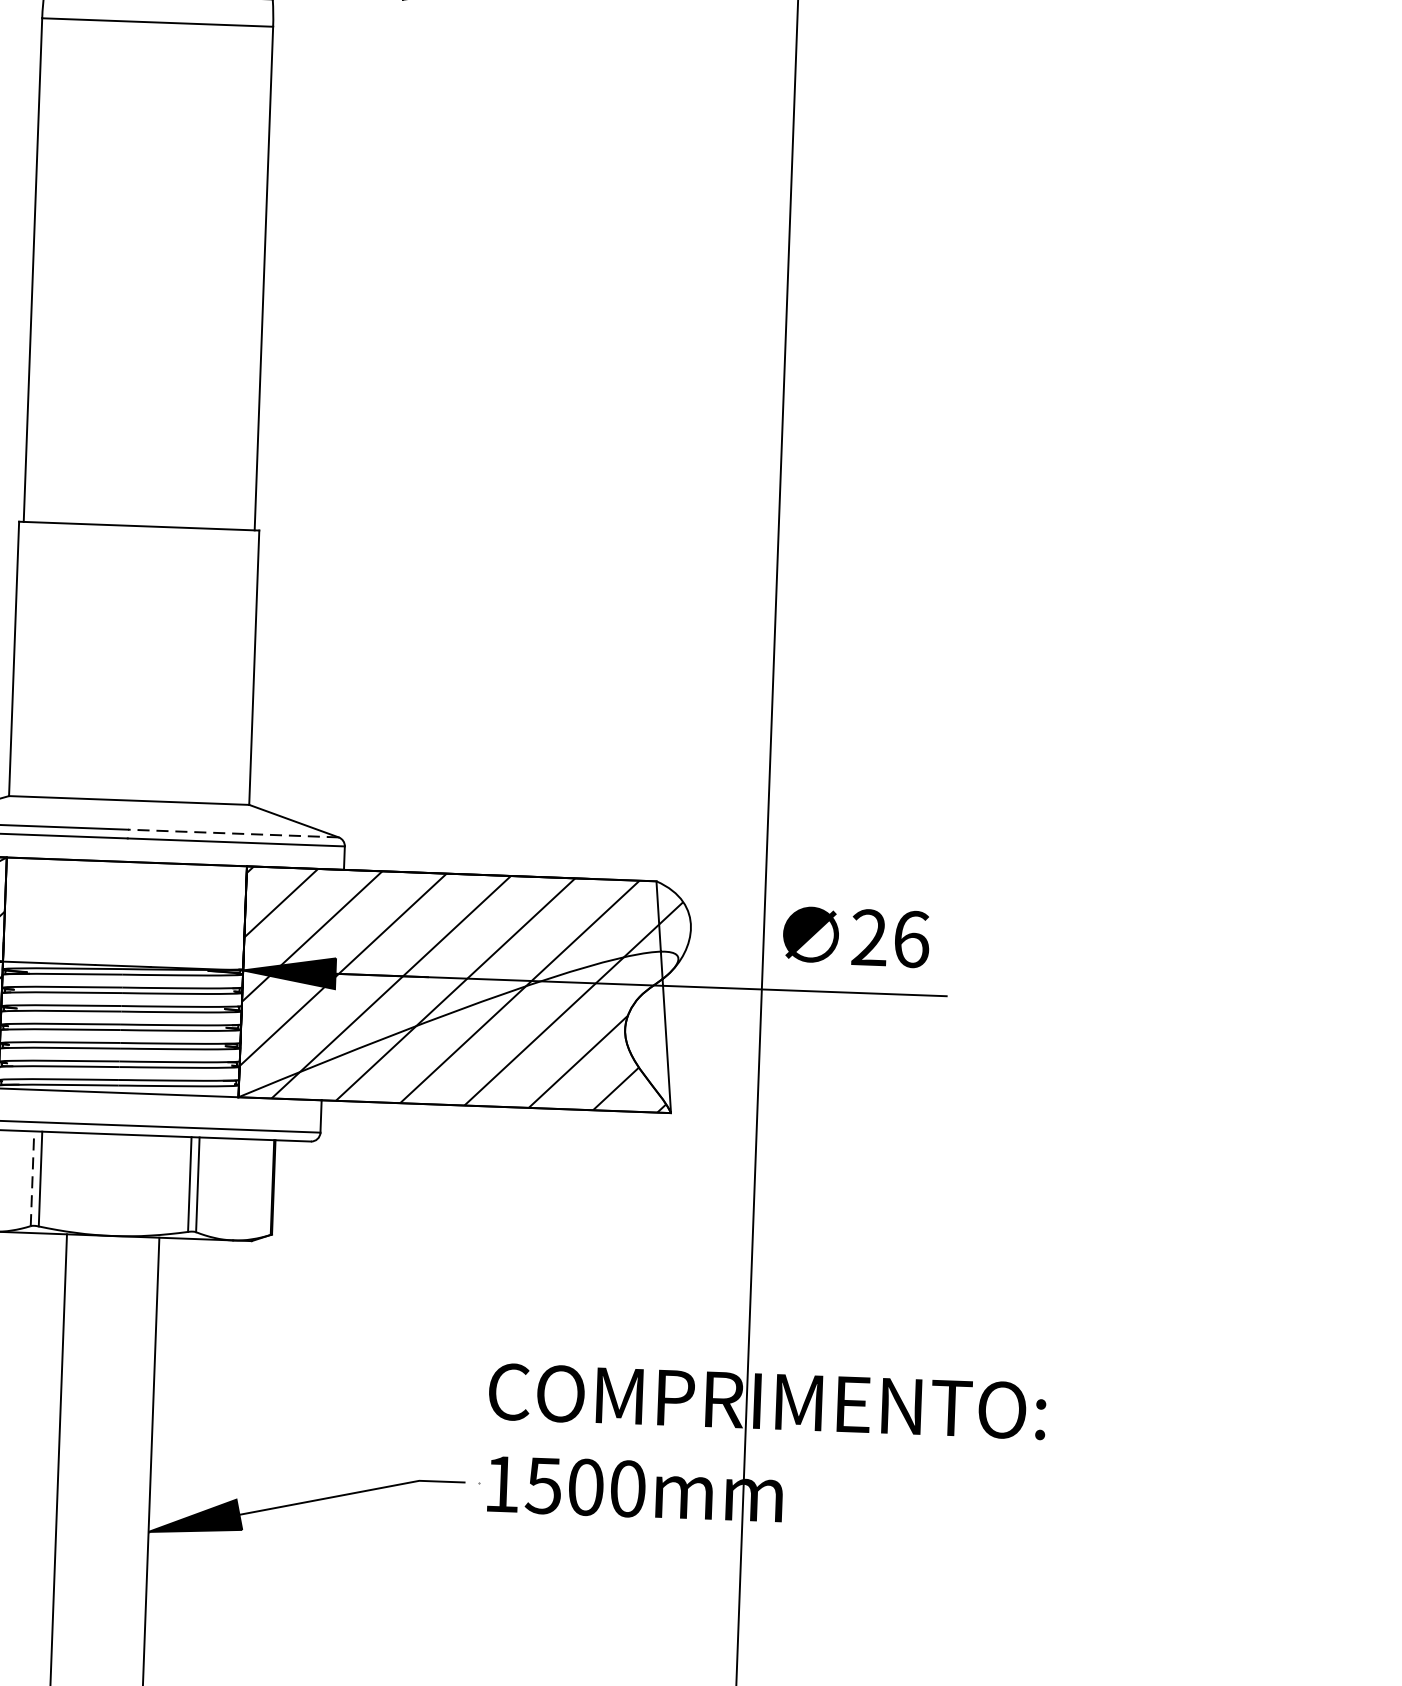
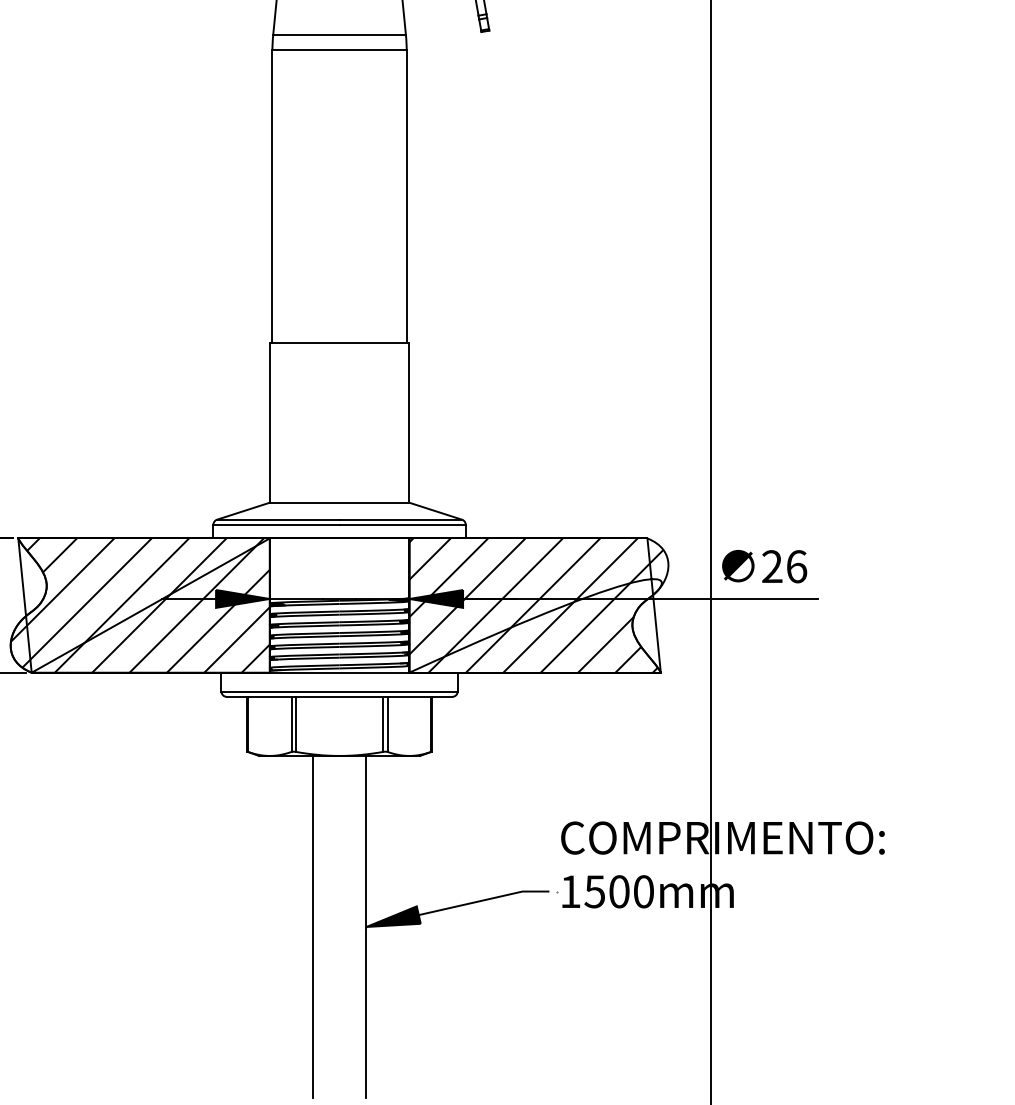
line: (232, 833) -> (400, 519), dashed -> solid
line: (32, 1178) -> (291, 724), dashed -> solid

